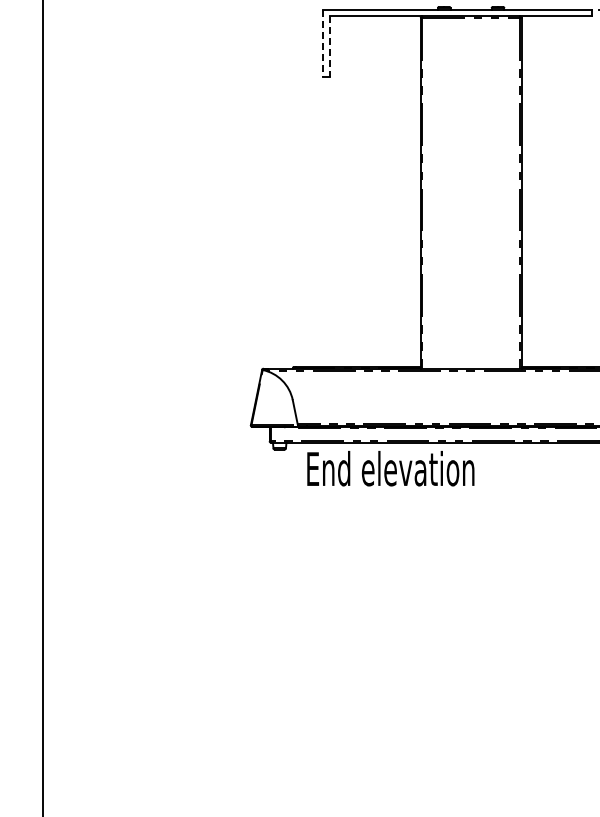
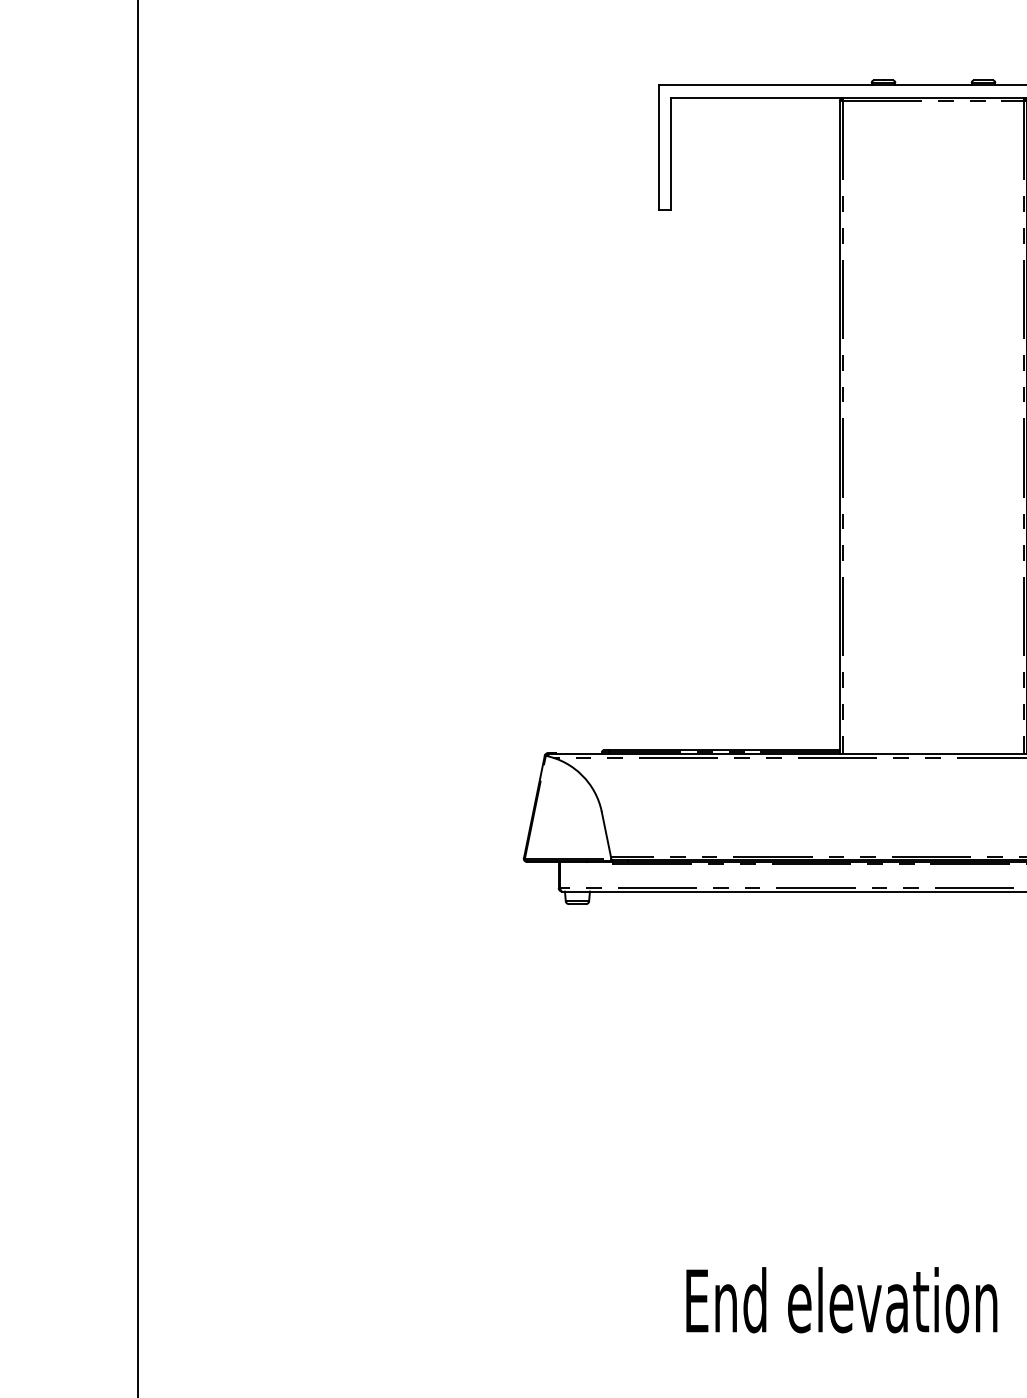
line: (323, 43) -> (658, 148), dashed -> solid
line: (330, 47) -> (671, 155), dashed -> solid
text: (390, 468) -> (841, 1299), moved

